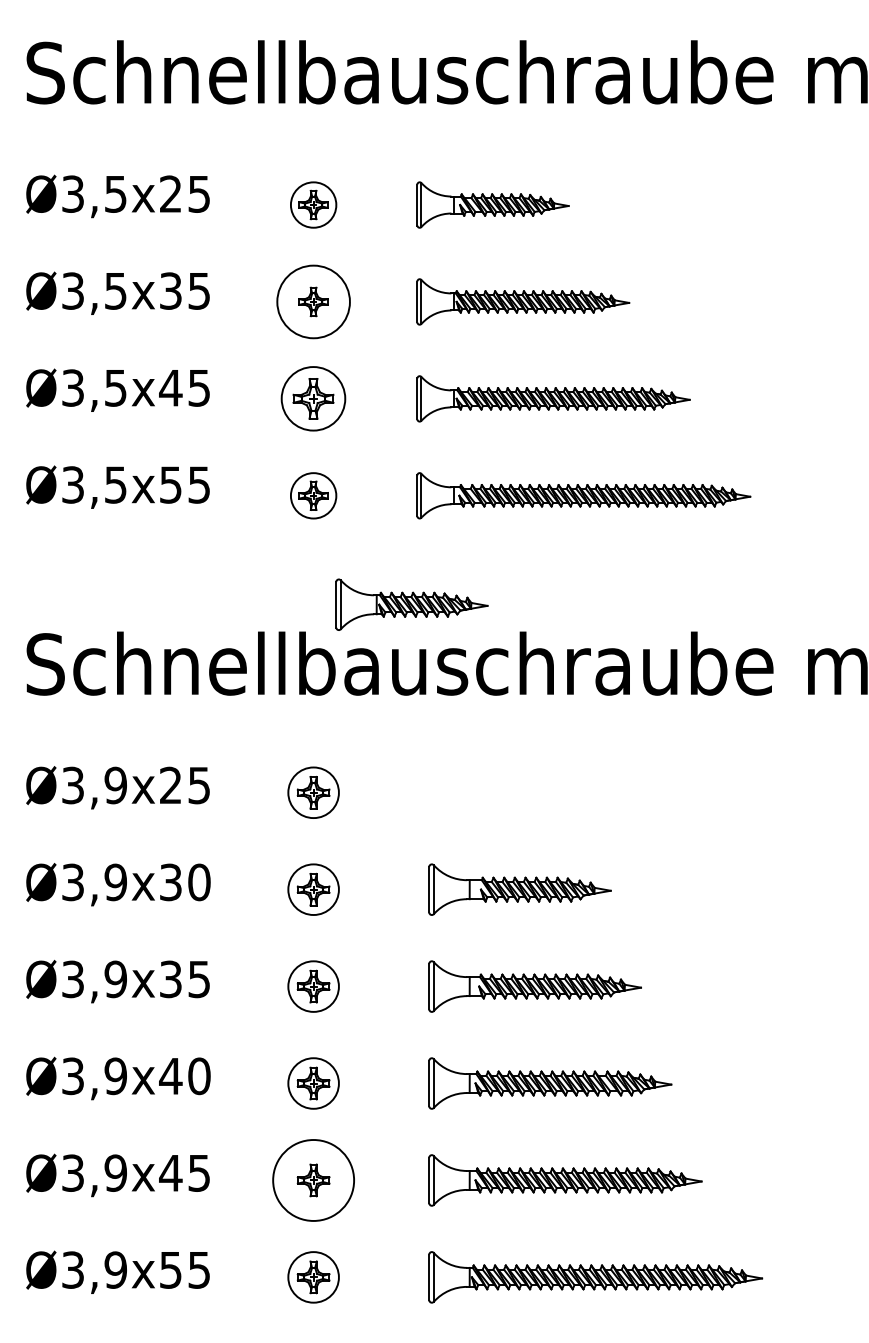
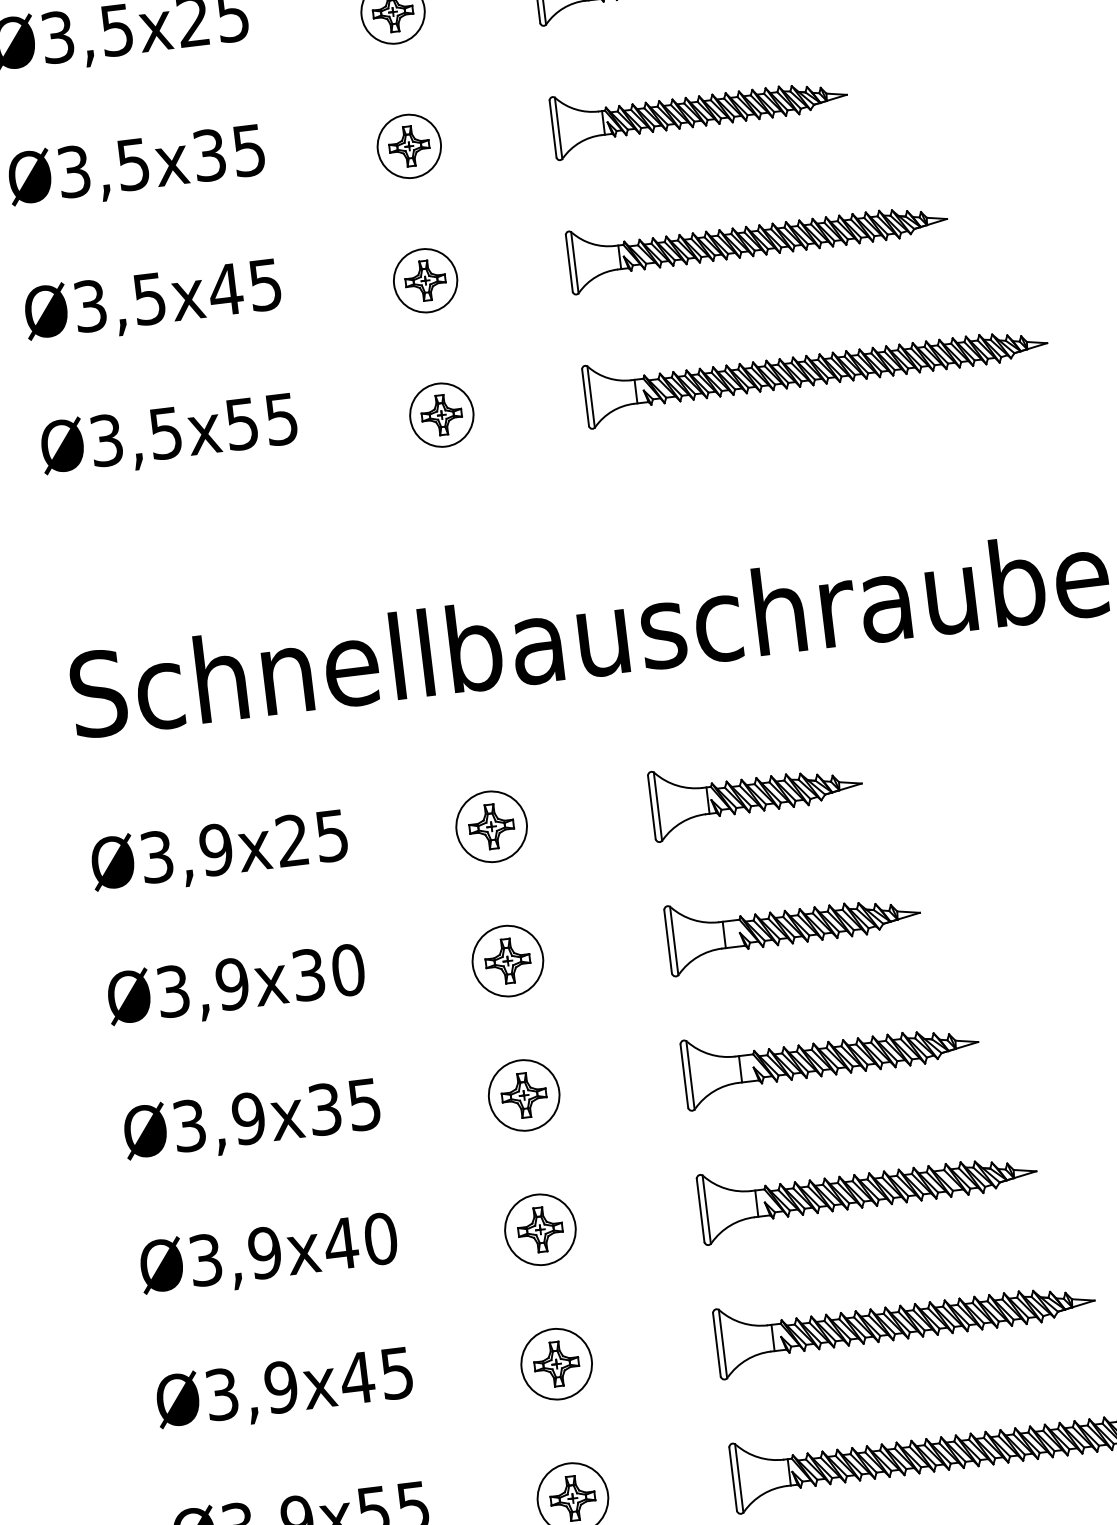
circle: (313, 301) -> (409, 145), size x0.62
part: (313, 398) -> (425, 280), size x0.71
part: (411, 604) -> (756, 794), moved
circle: (313, 1180) -> (556, 1364), size x0.62

